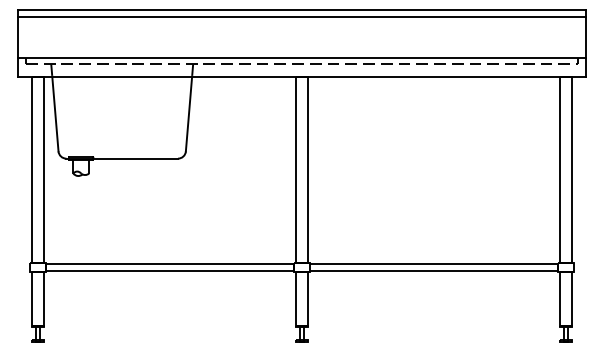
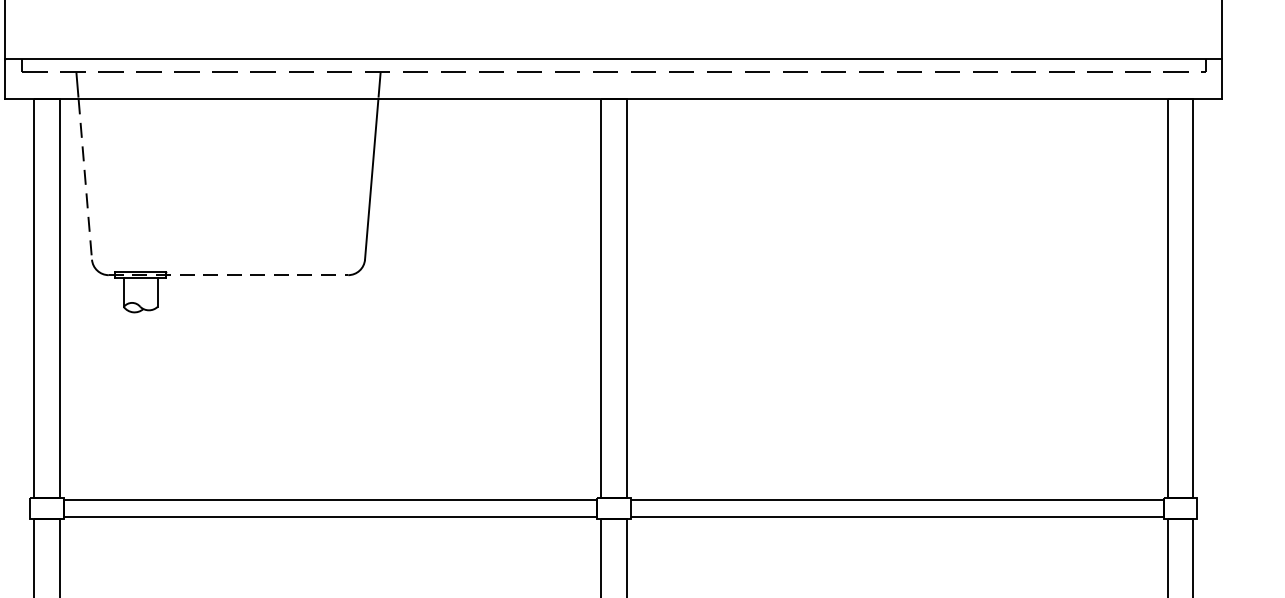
line: (55, 114) -> (85, 180), solid -> dashed
line: (122, 158) -> (229, 274), solid -> dashed

